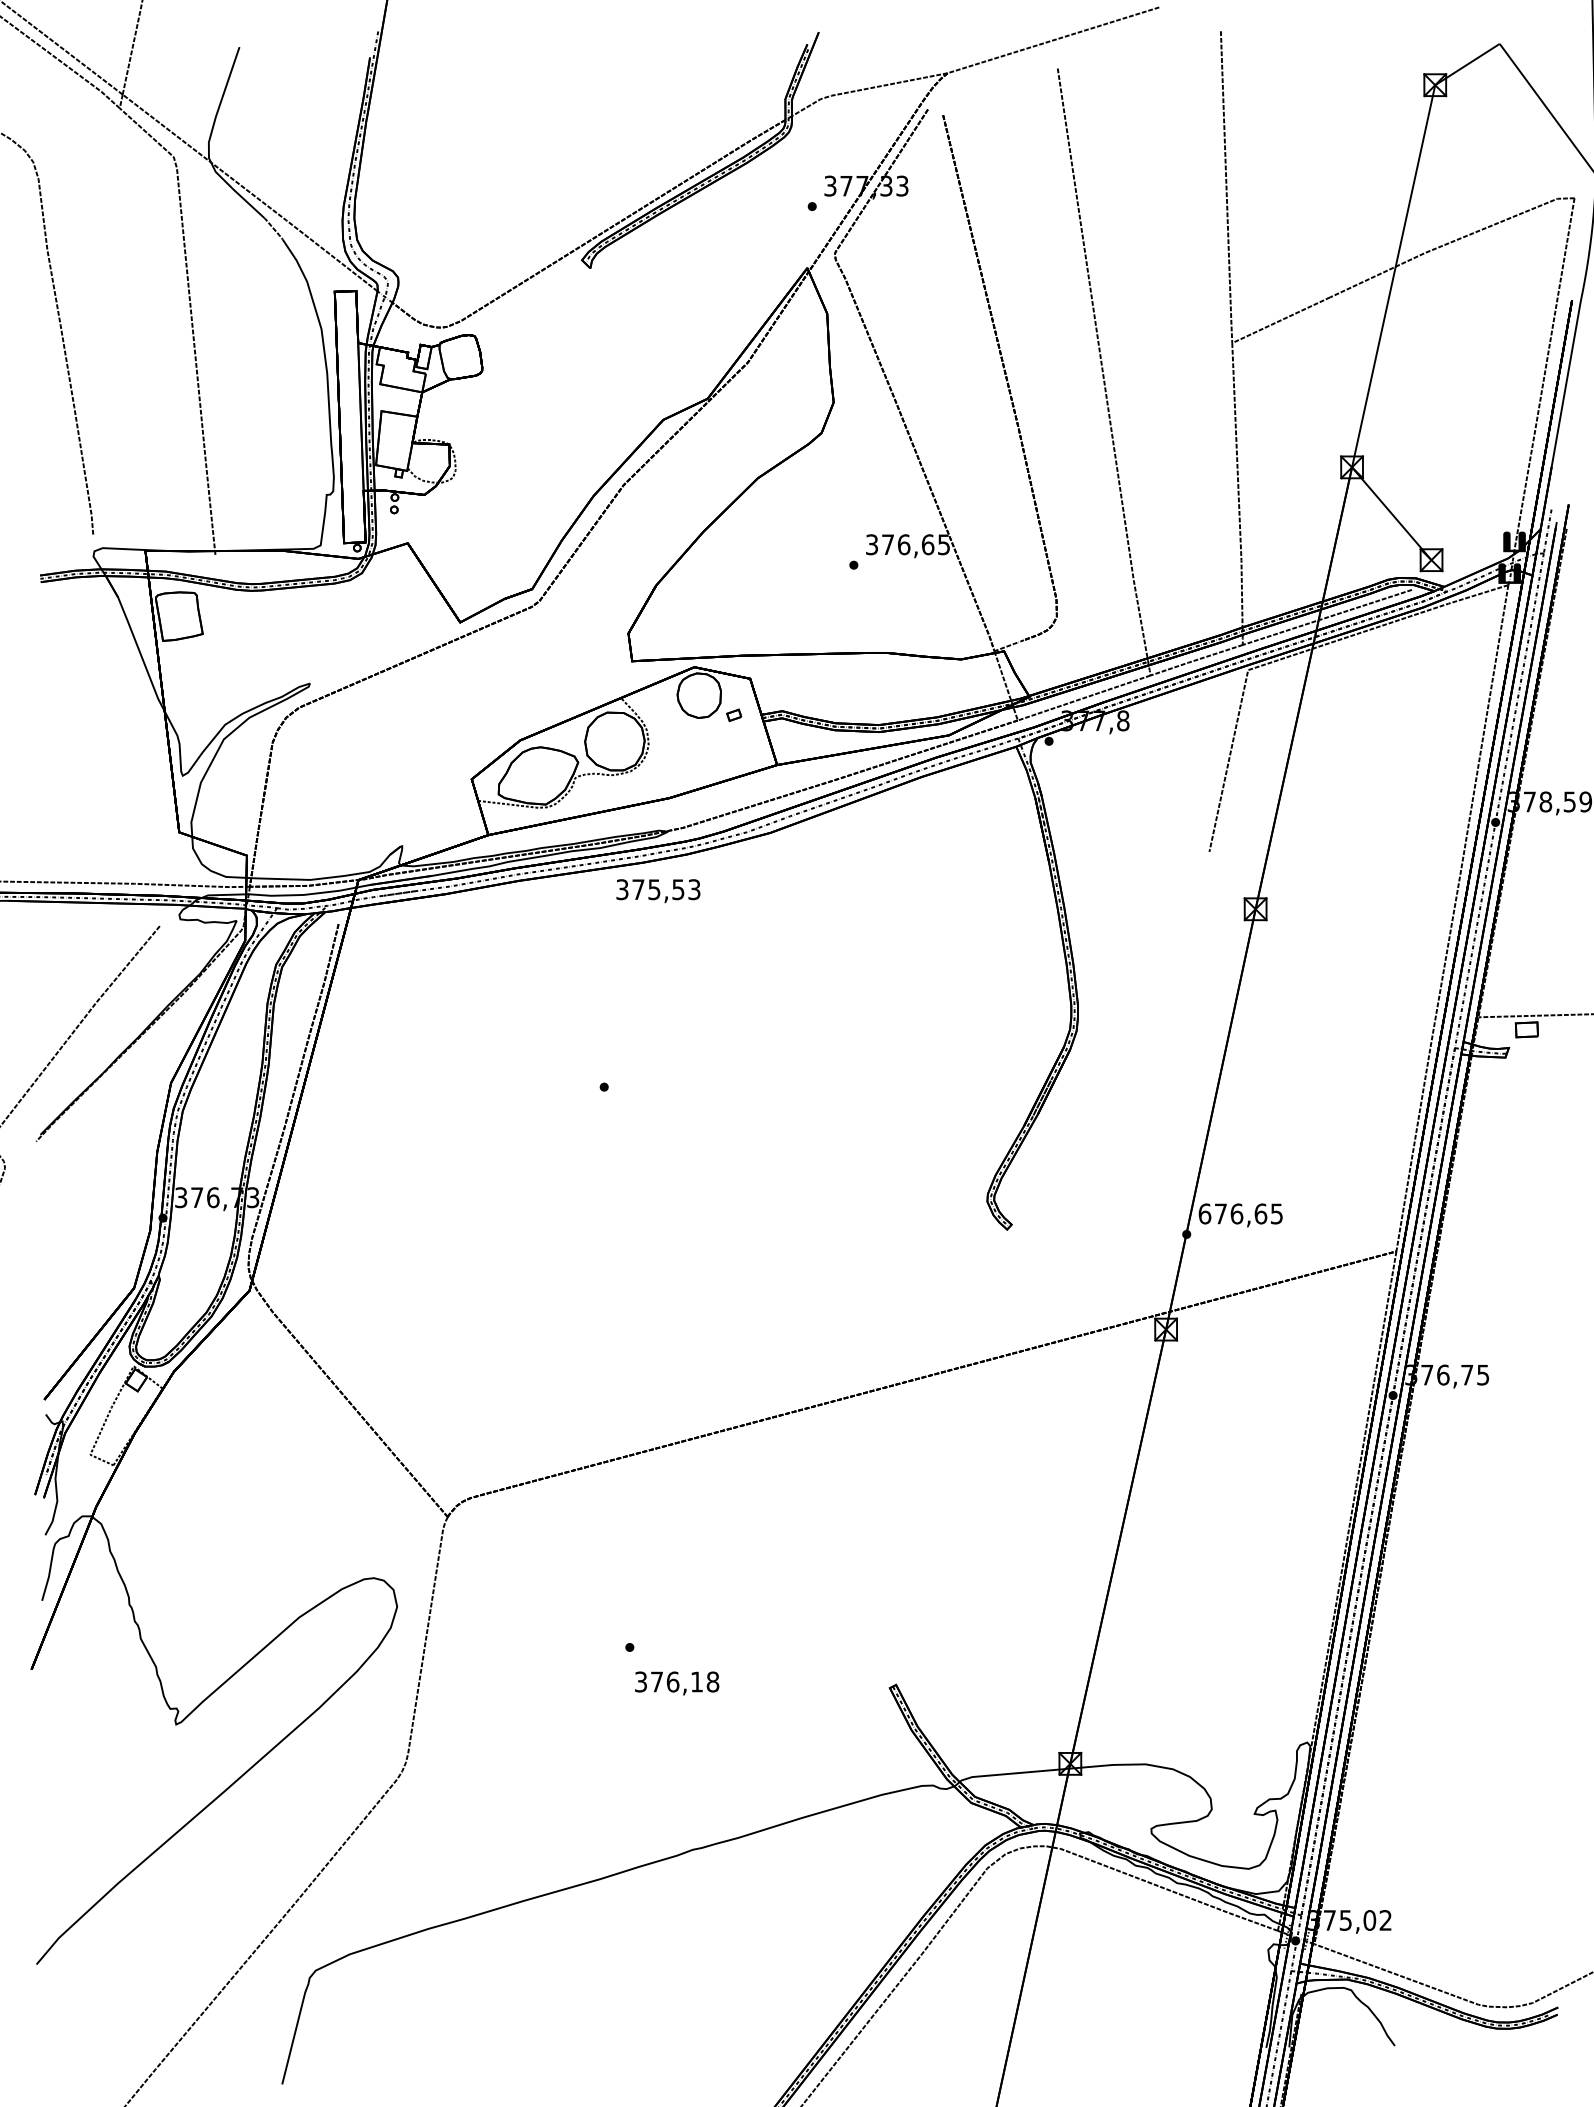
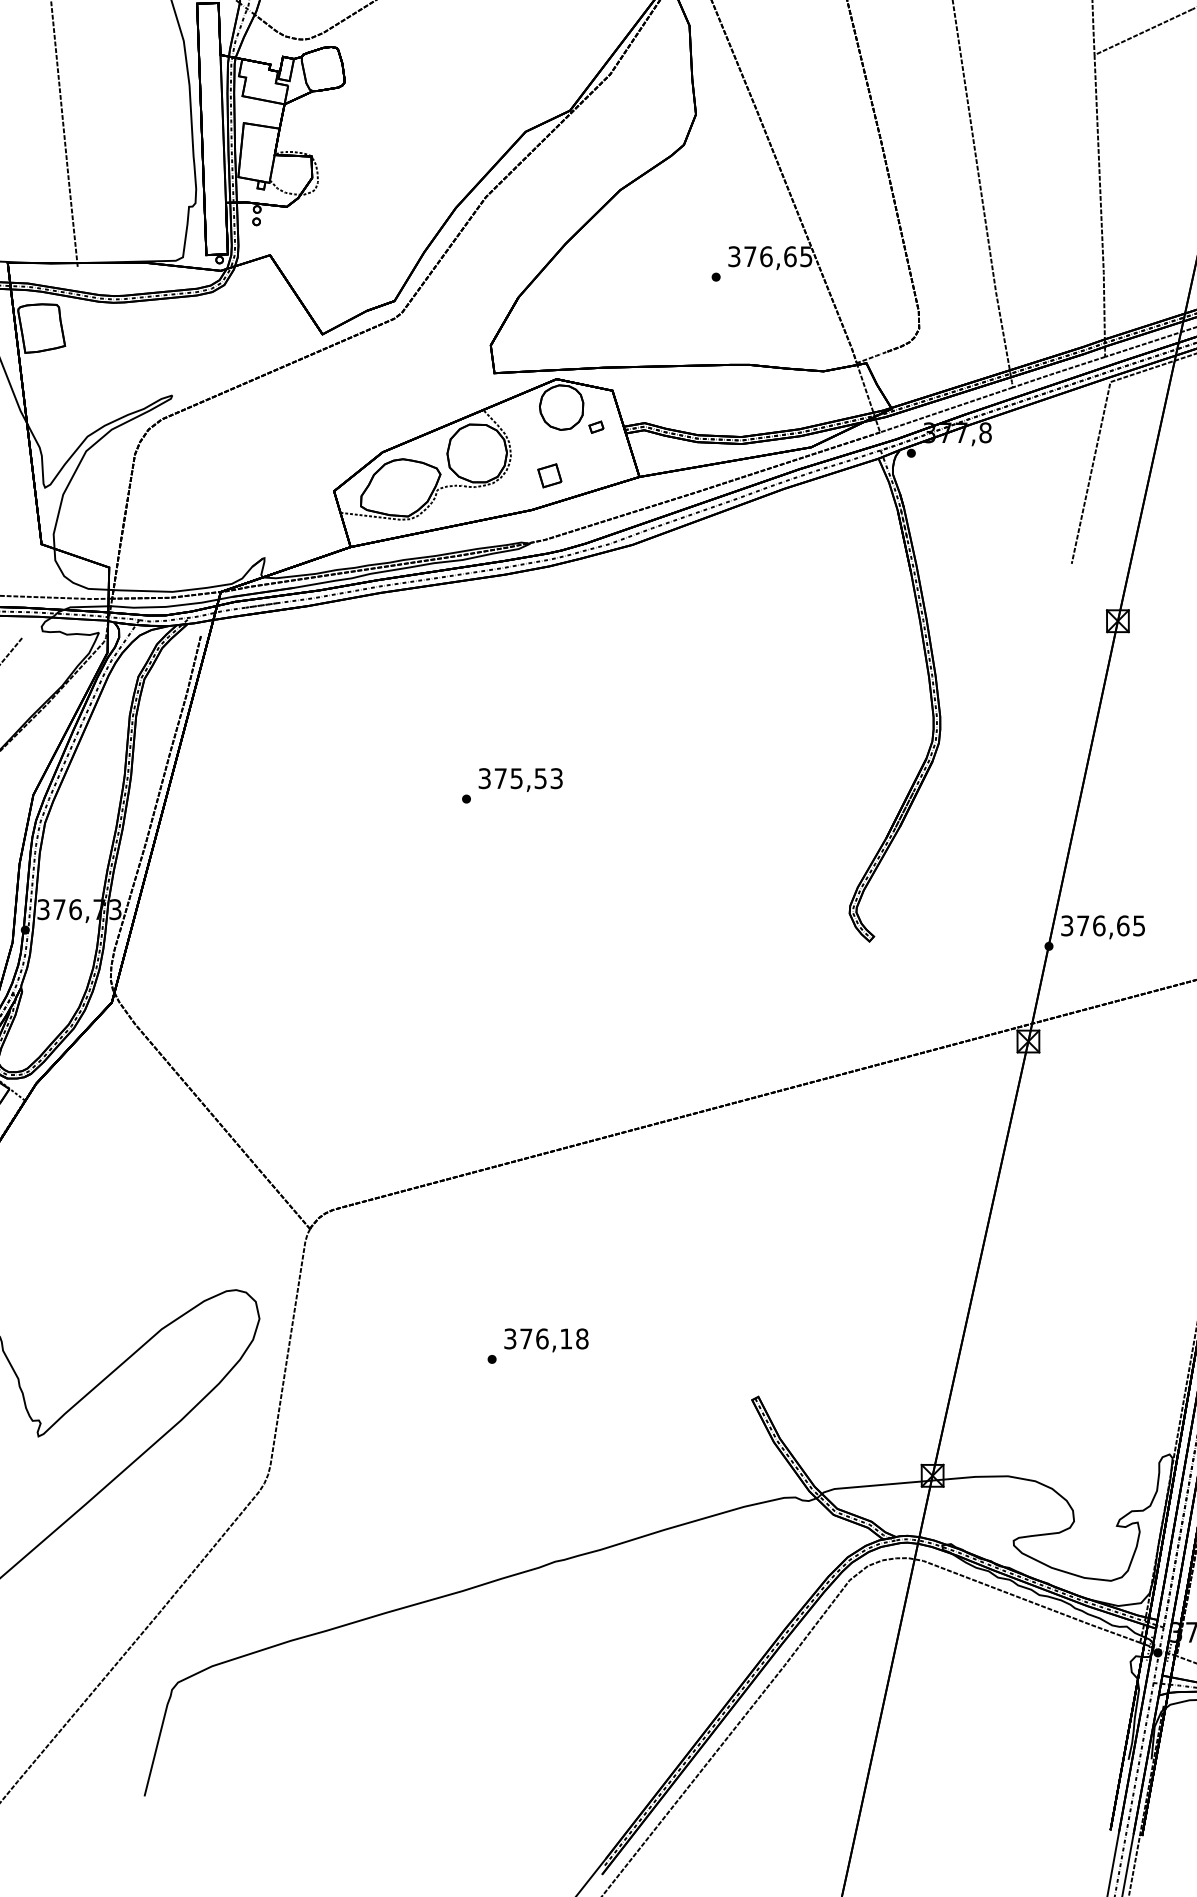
part: (687, 763) -> (549, 475), added
text: (658, 891) -> (520, 780), moved
text: (1204, 1213) -> (1066, 925), 676,65 -> 376,65
text: (677, 1683) -> (546, 1340), moved

